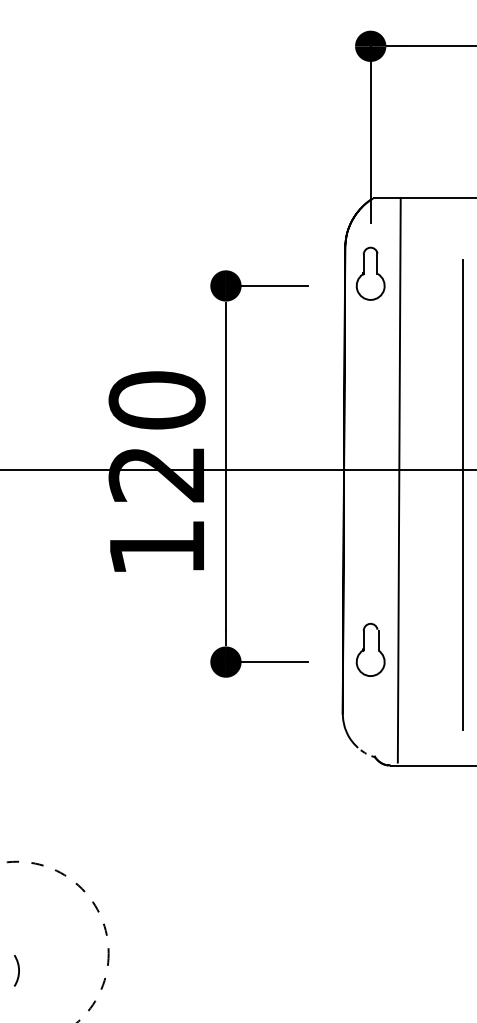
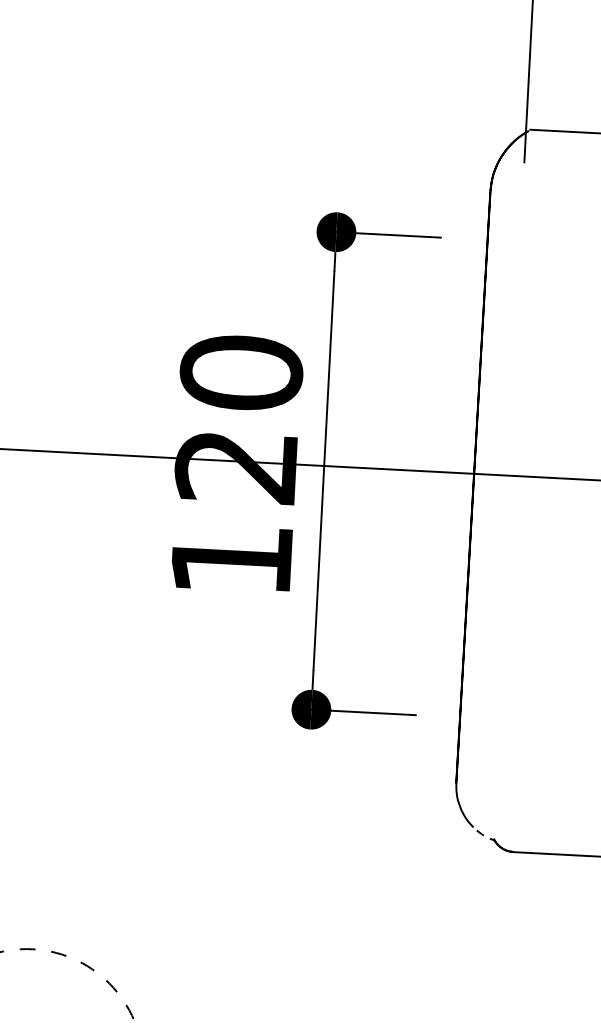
part: (370, 273) -> (520, 225), removed
line: (398, 480) -> (542, 490), removed
part: (370, 649) -> (495, 703), removed

